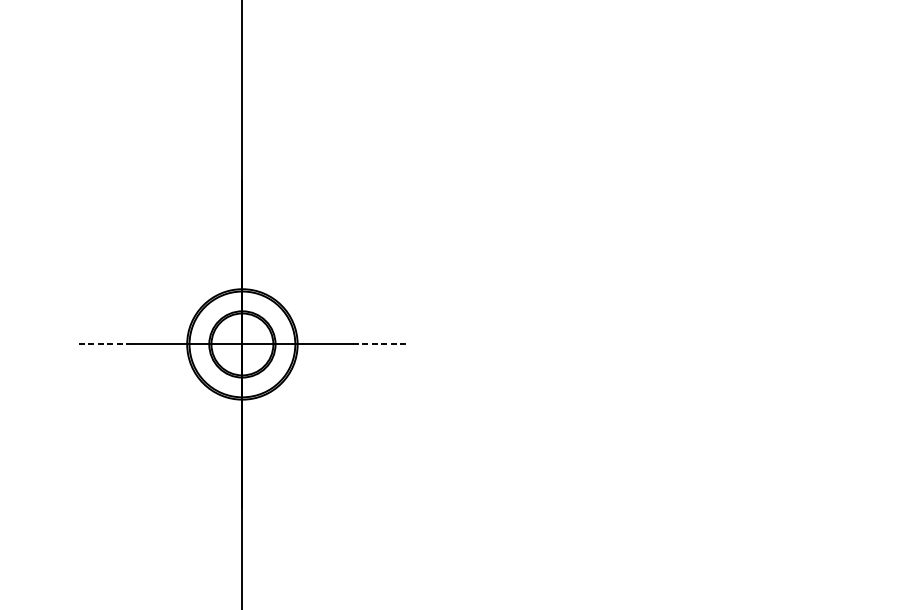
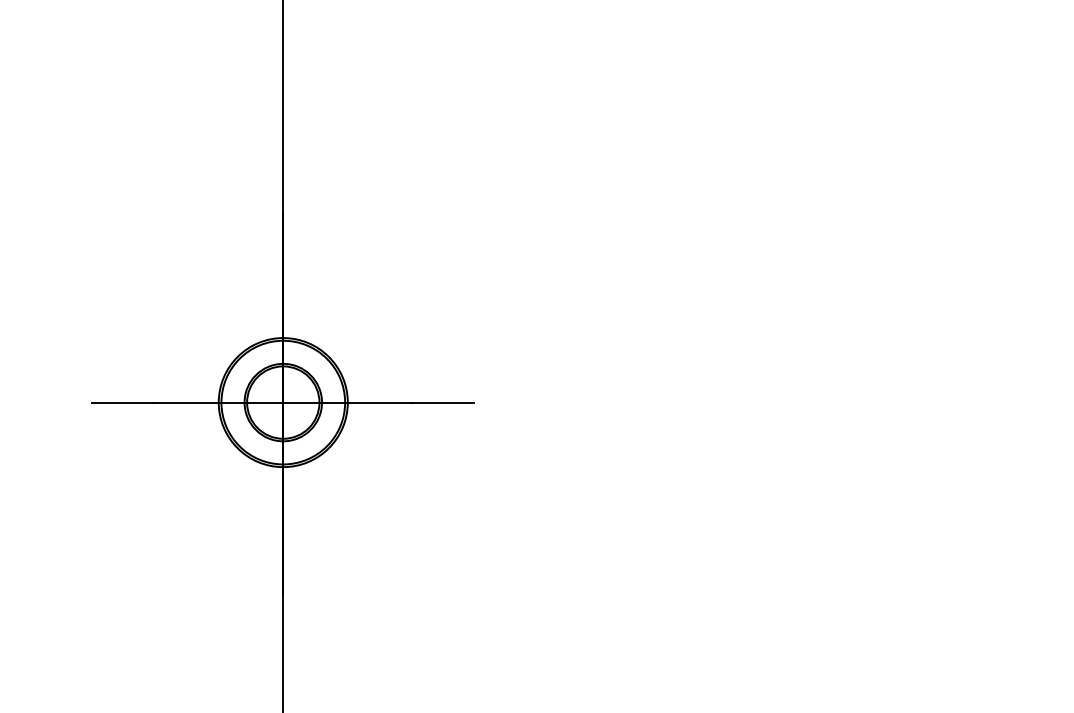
line: (105, 344) -> (123, 402), dashed -> solid
line: (379, 344) -> (443, 402), dashed -> solid

